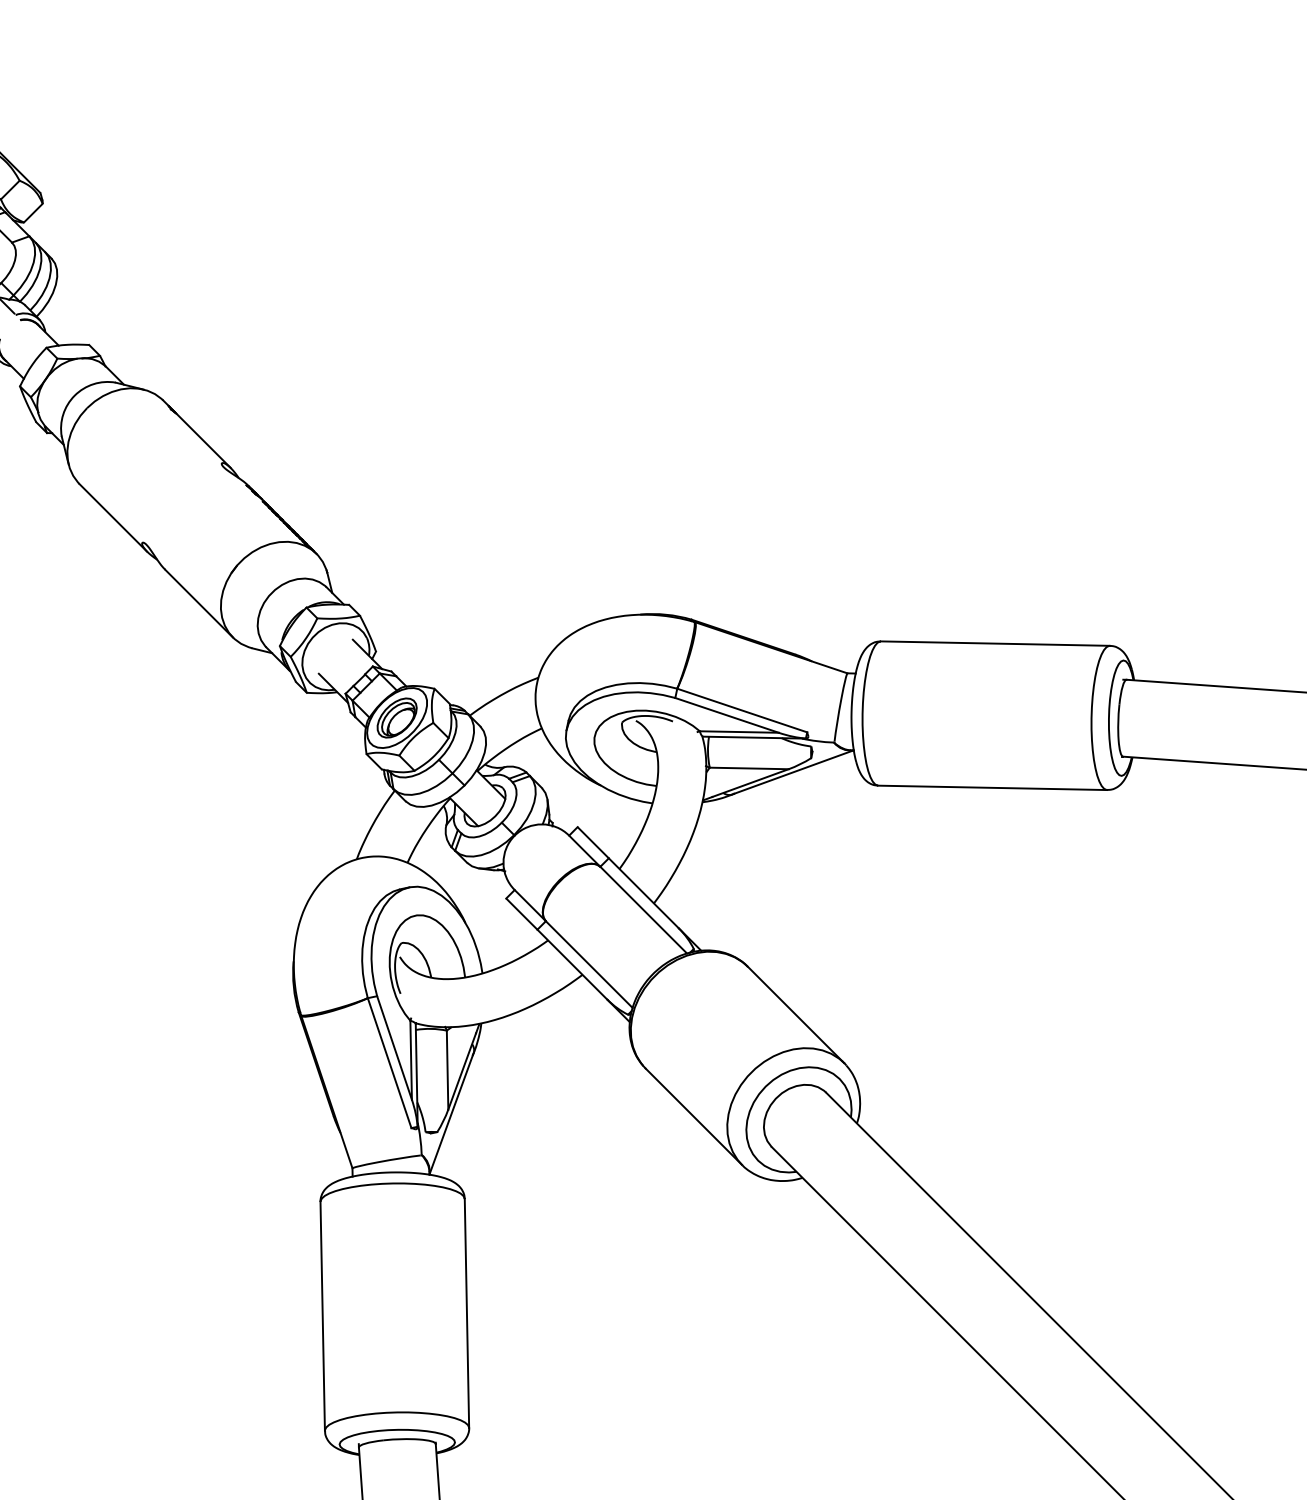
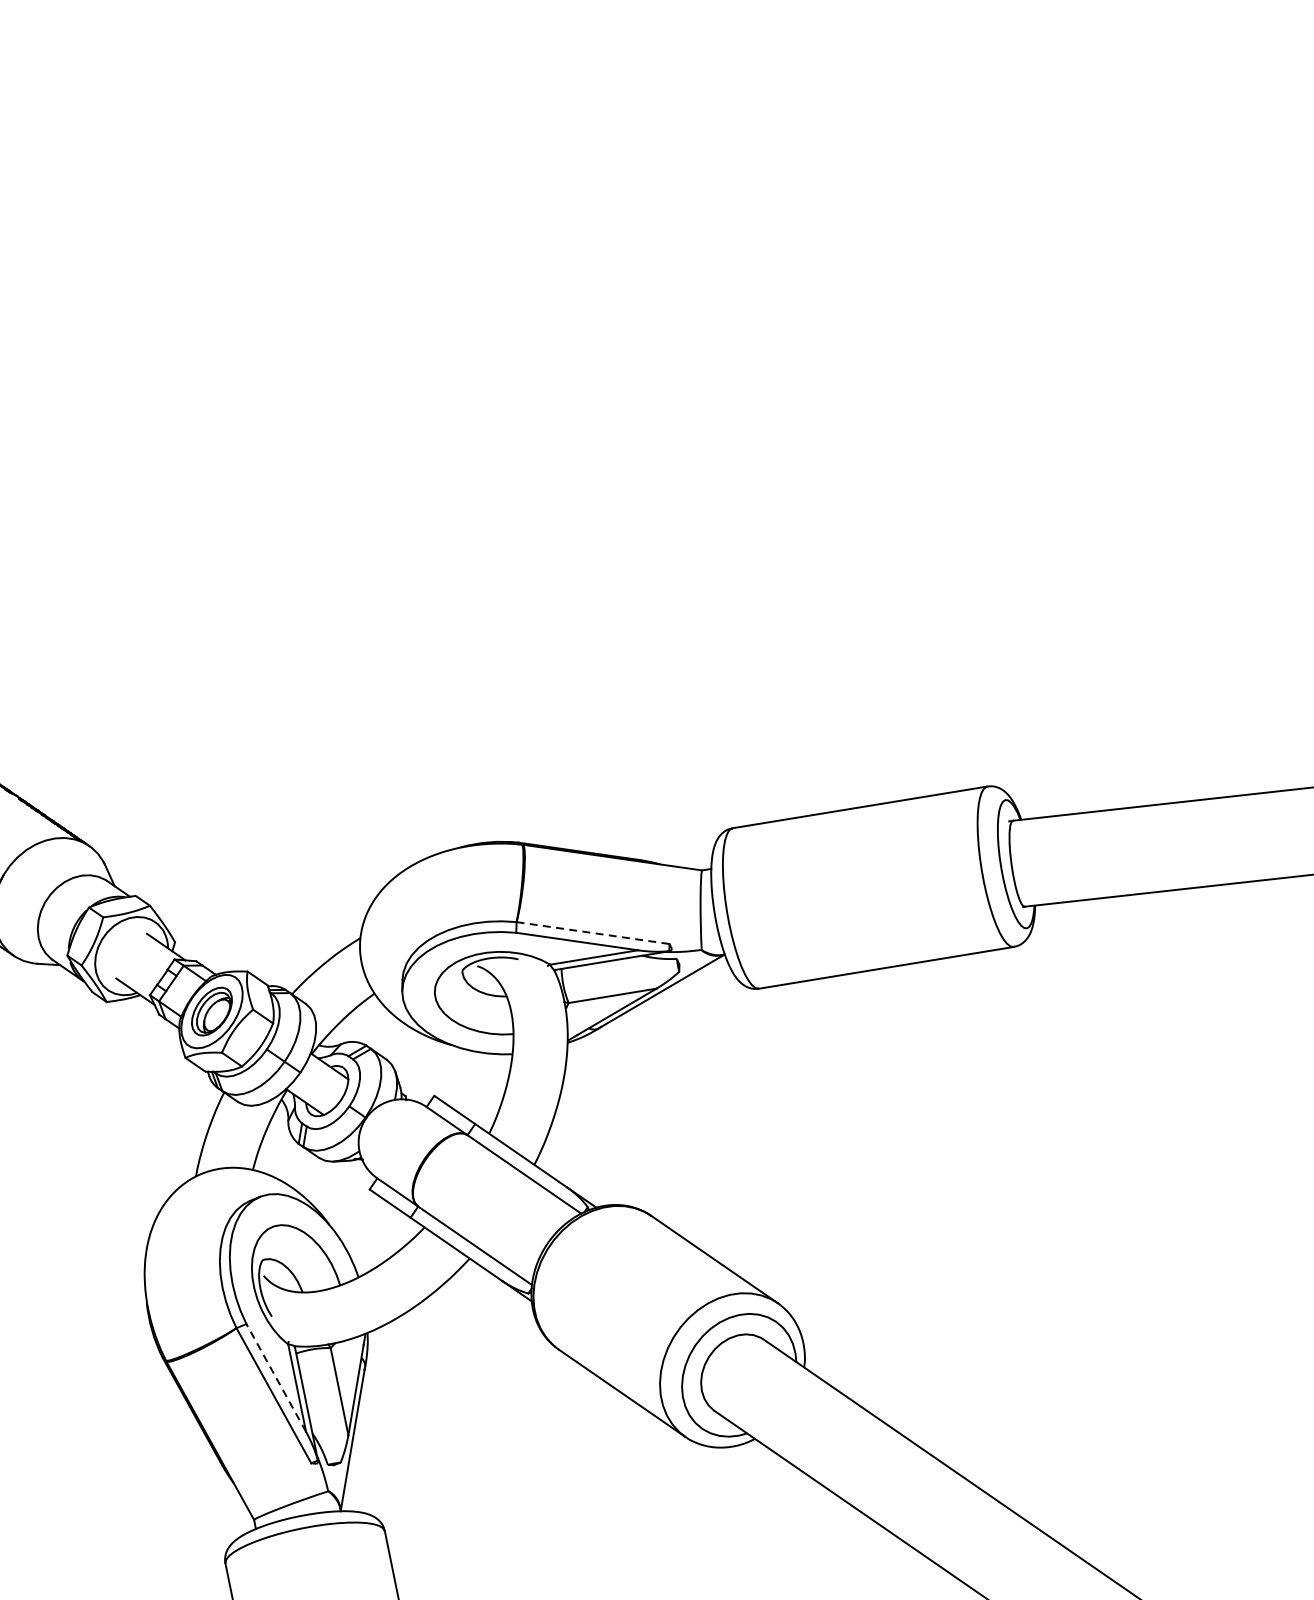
line: (742, 710) -> (593, 932), solid -> dashed
line: (394, 1047) -> (276, 1377), solid -> dashed

